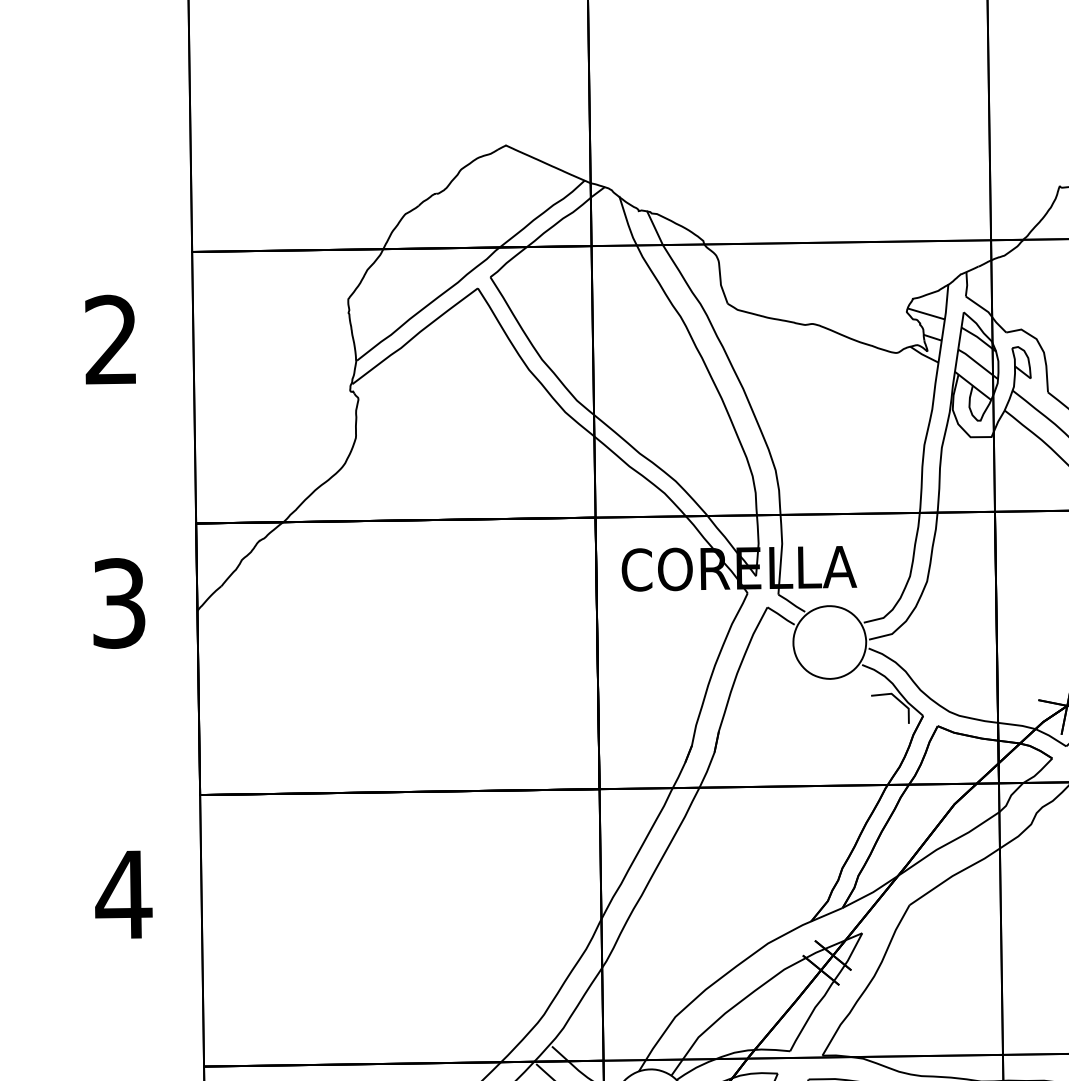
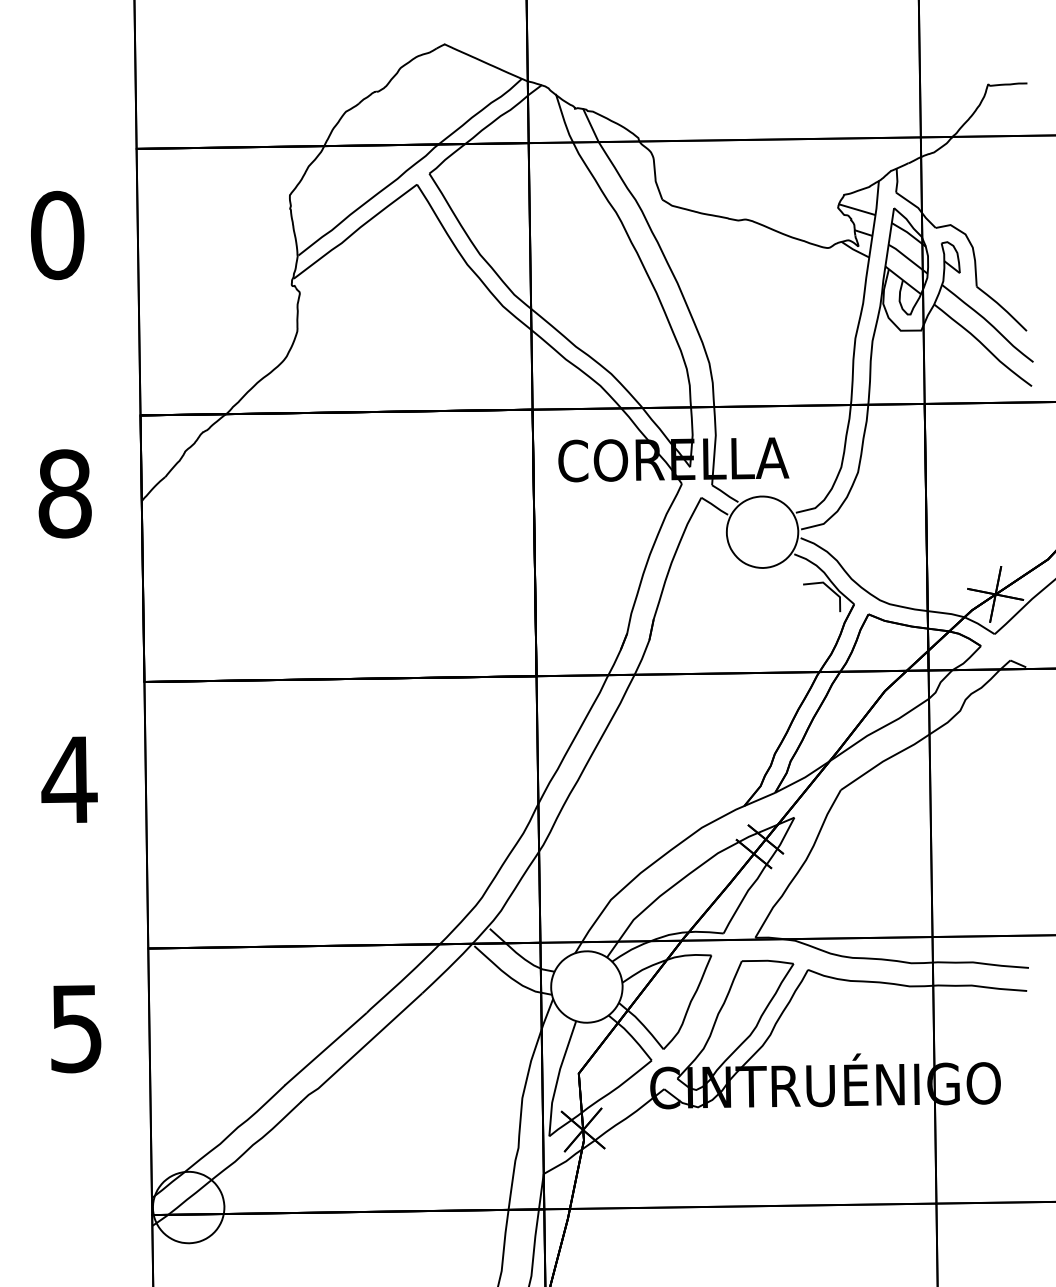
text: (111, 340) -> (57, 235), 2 -> 0
text: (118, 603) -> (64, 493), 3 -> 8

